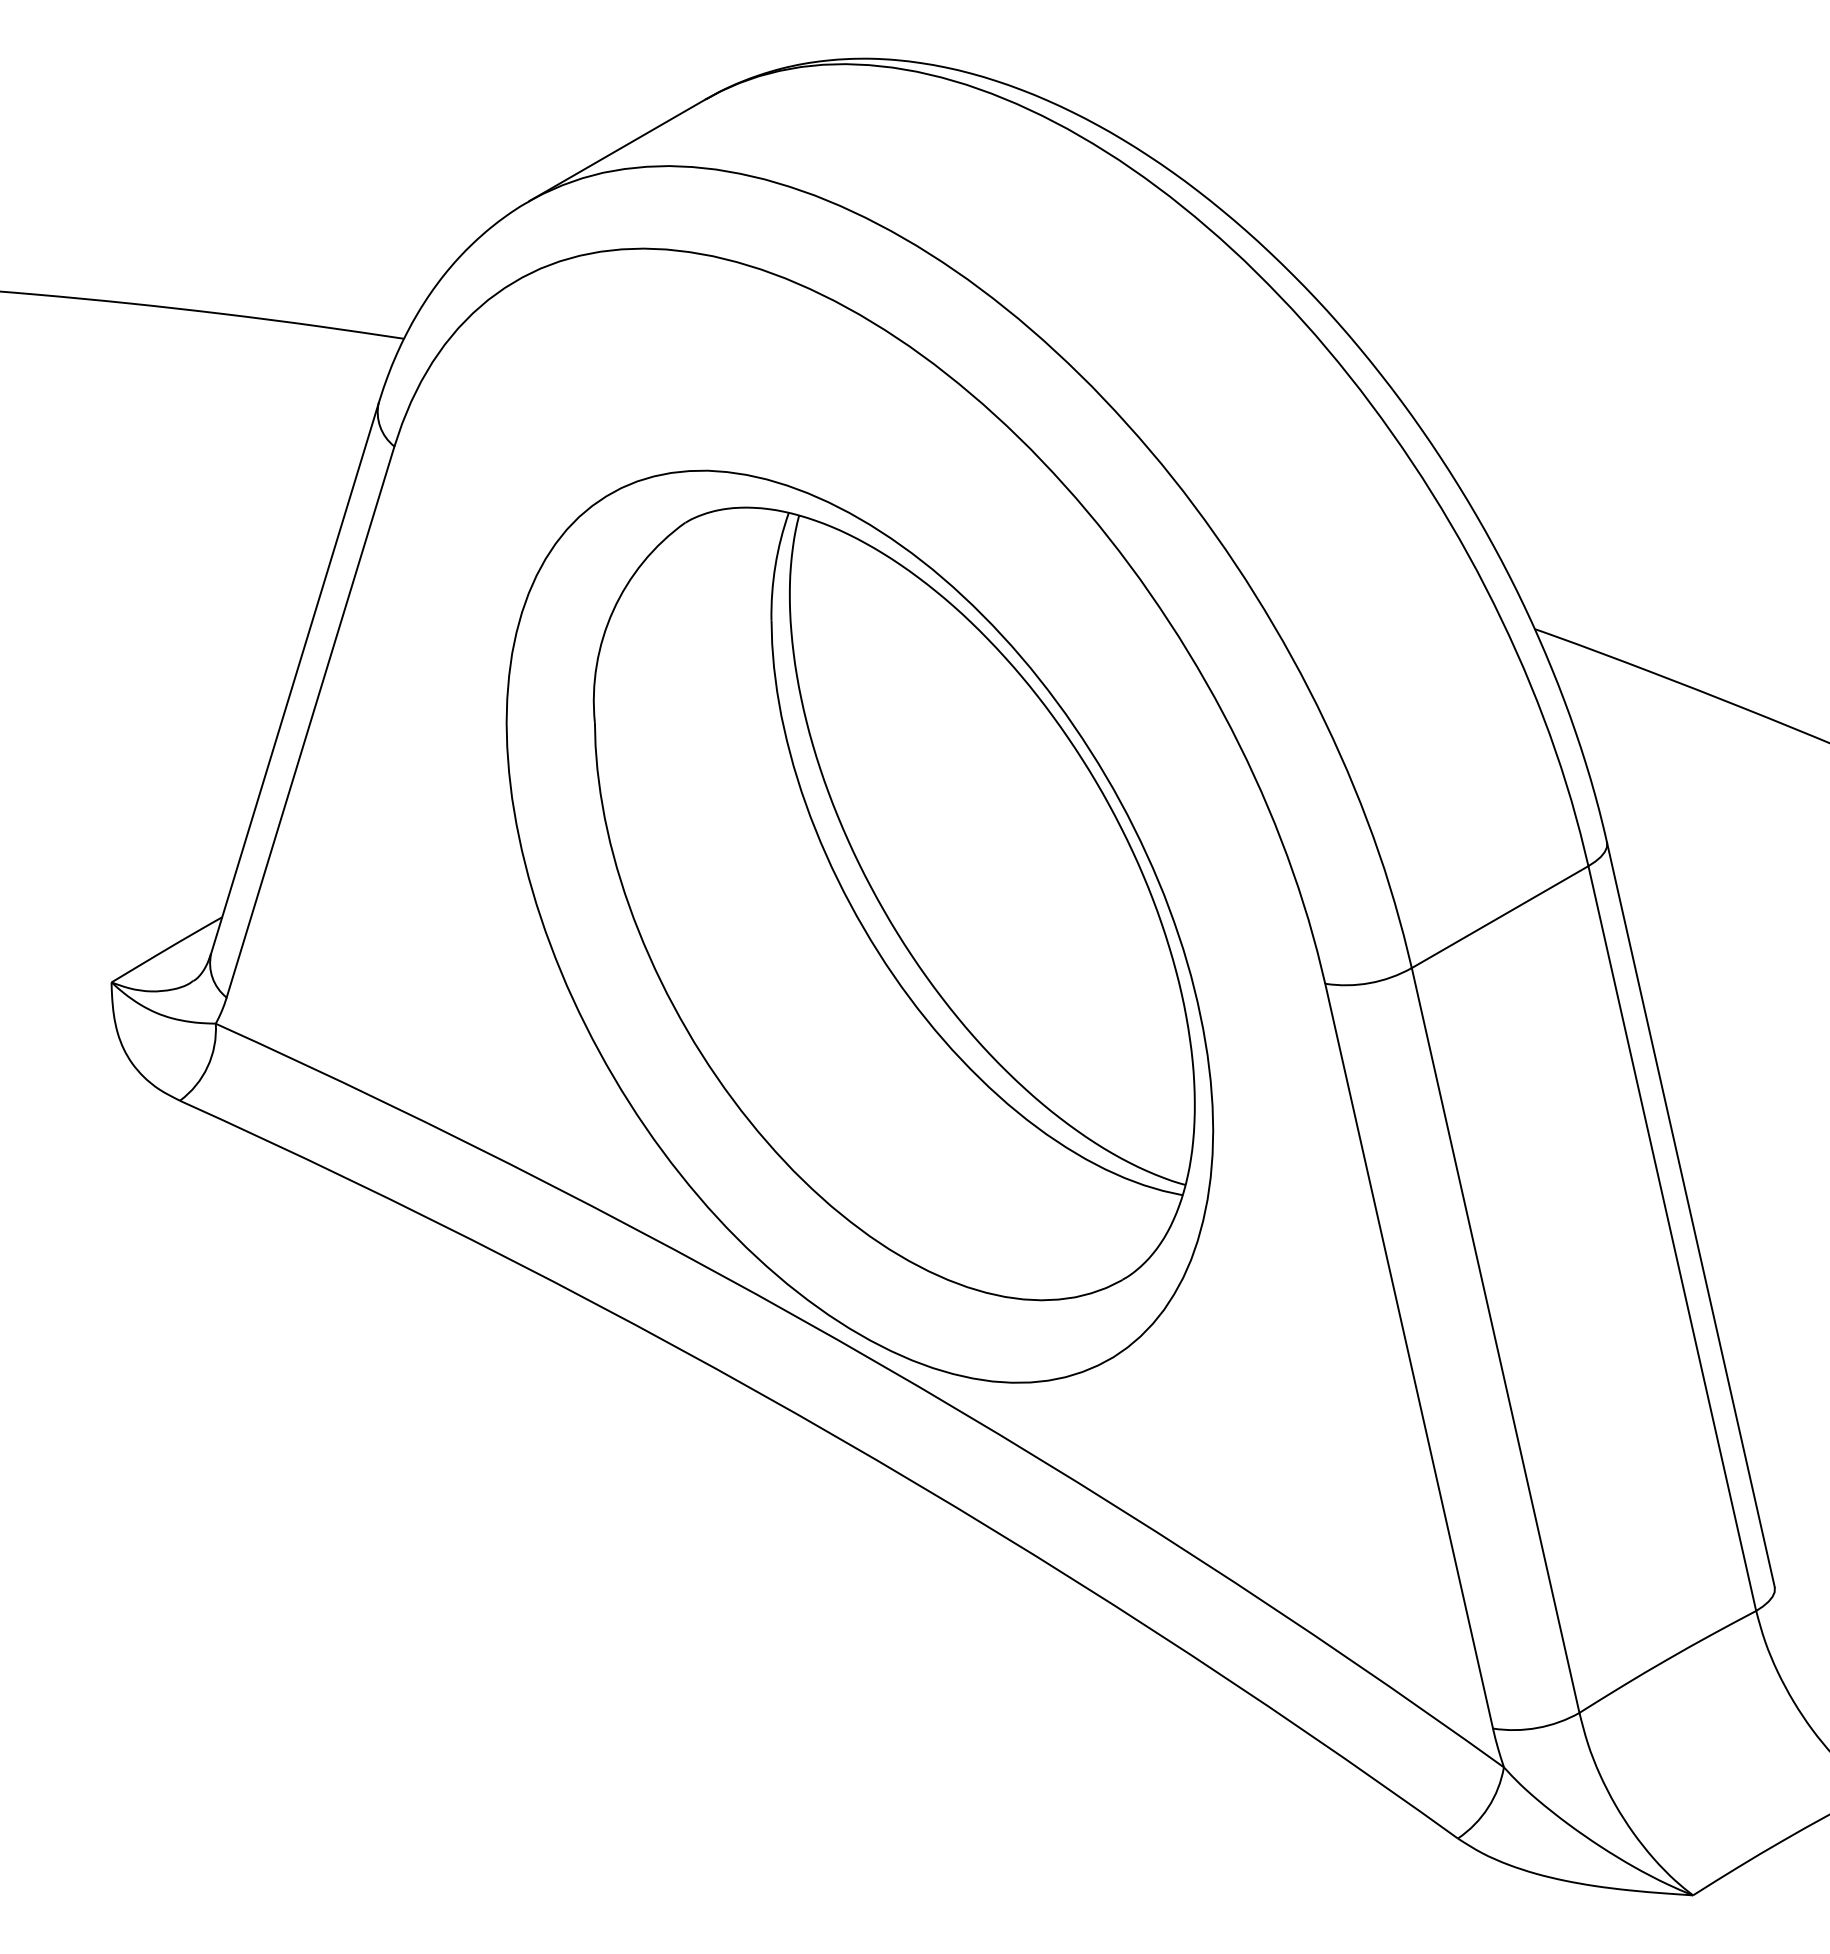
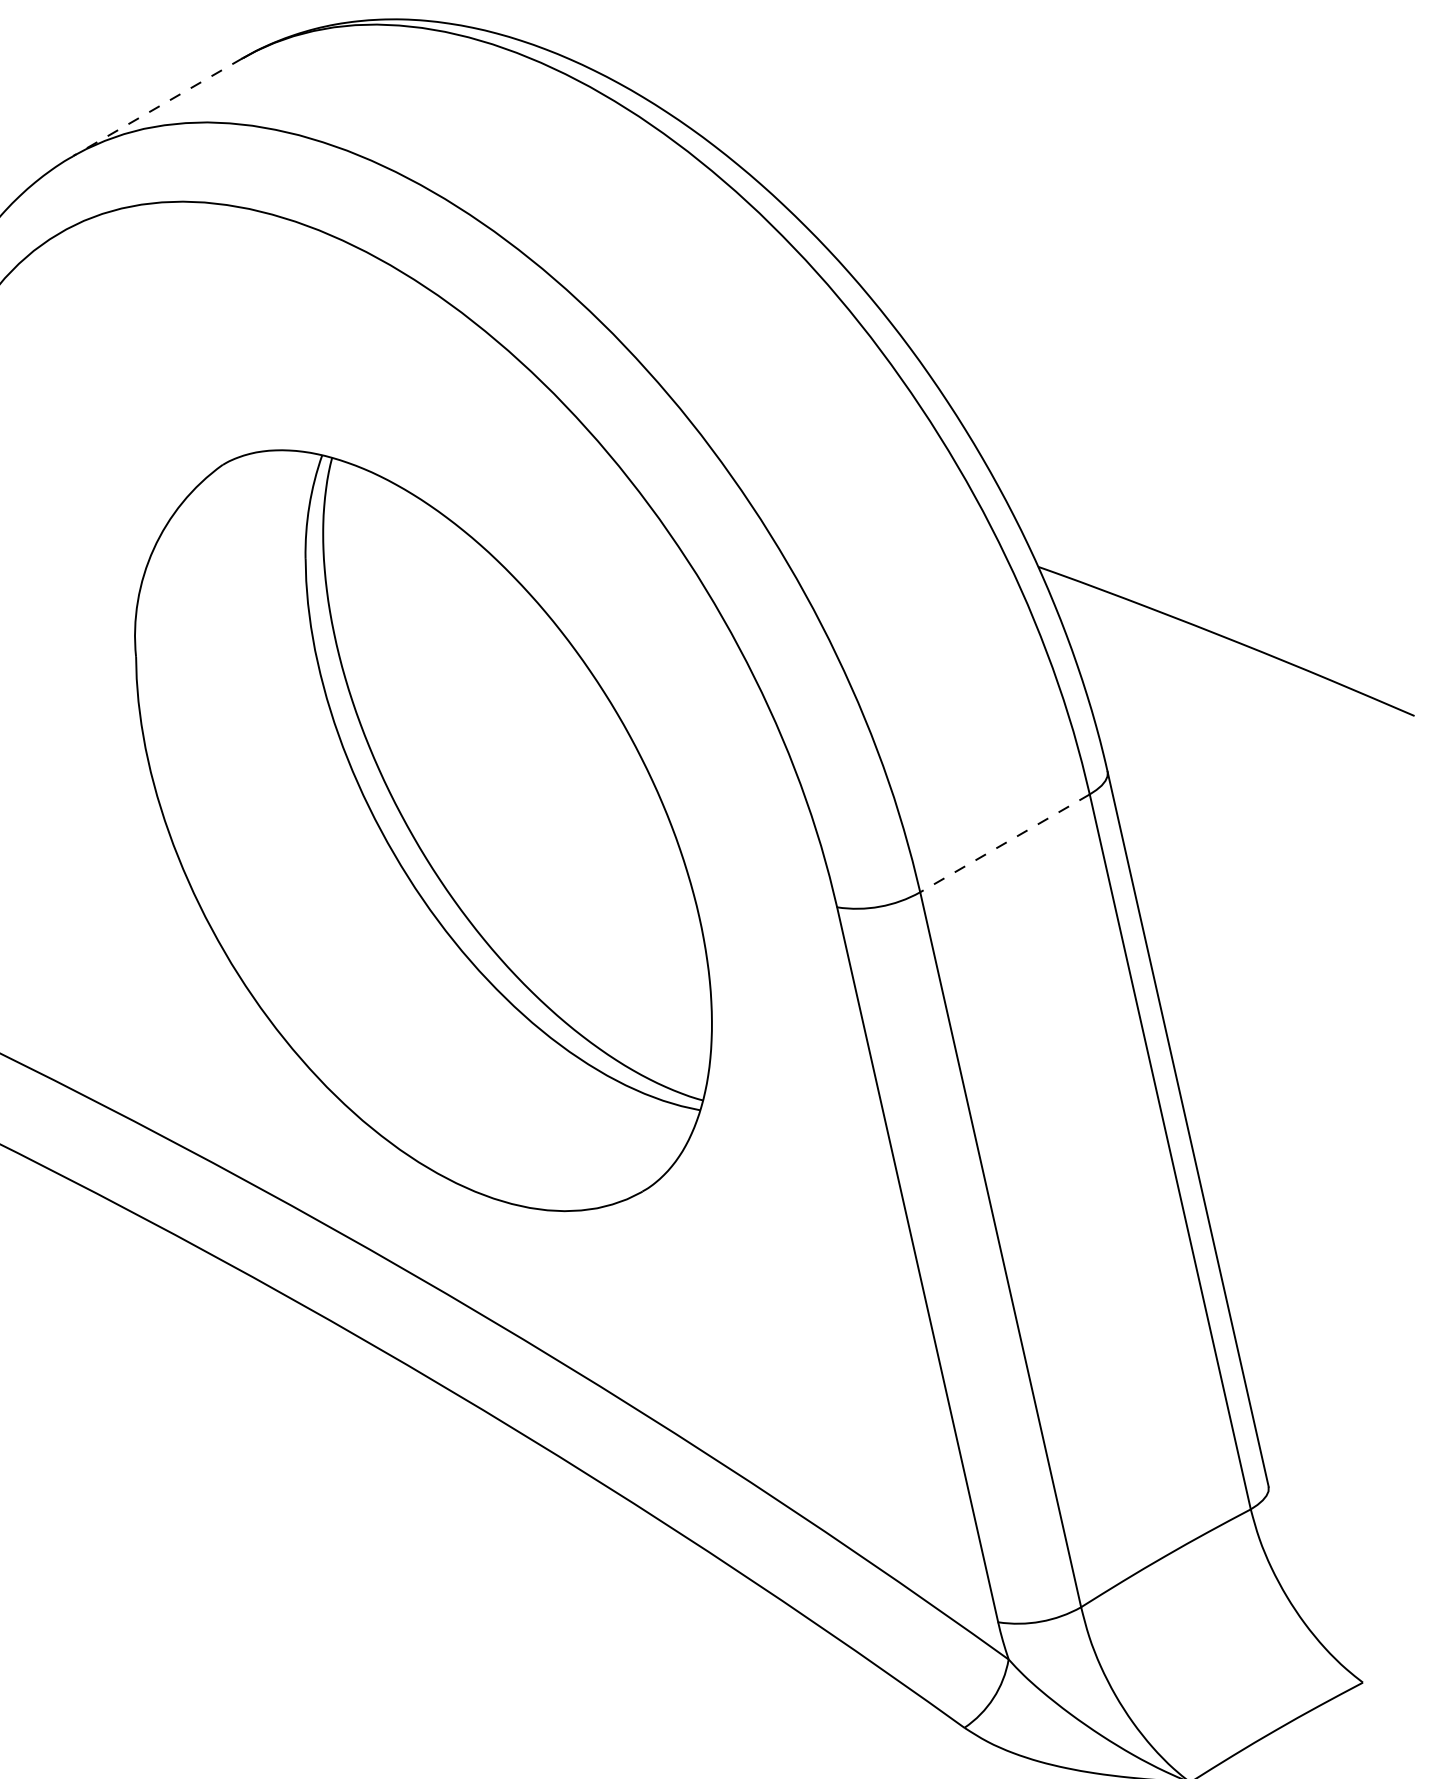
line: (617, 150) -> (157, 107), solid -> dashed
line: (1500, 917) -> (1005, 843), solid -> dashed
part: (859, 926) -> (390, 852), removed

